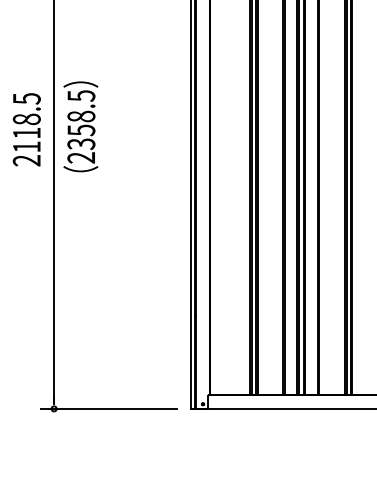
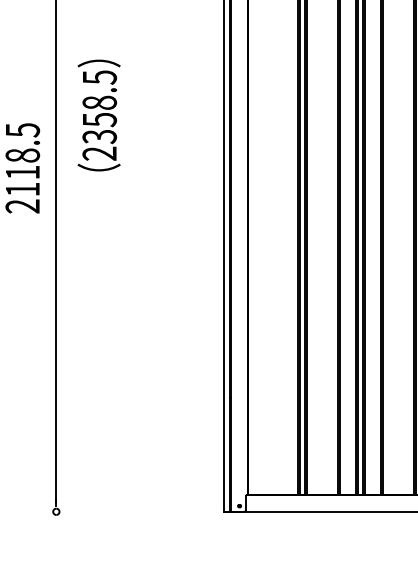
text: (80, 126) -> (98, 115), moved
line: (108, 408) -> (123, 511), removed

